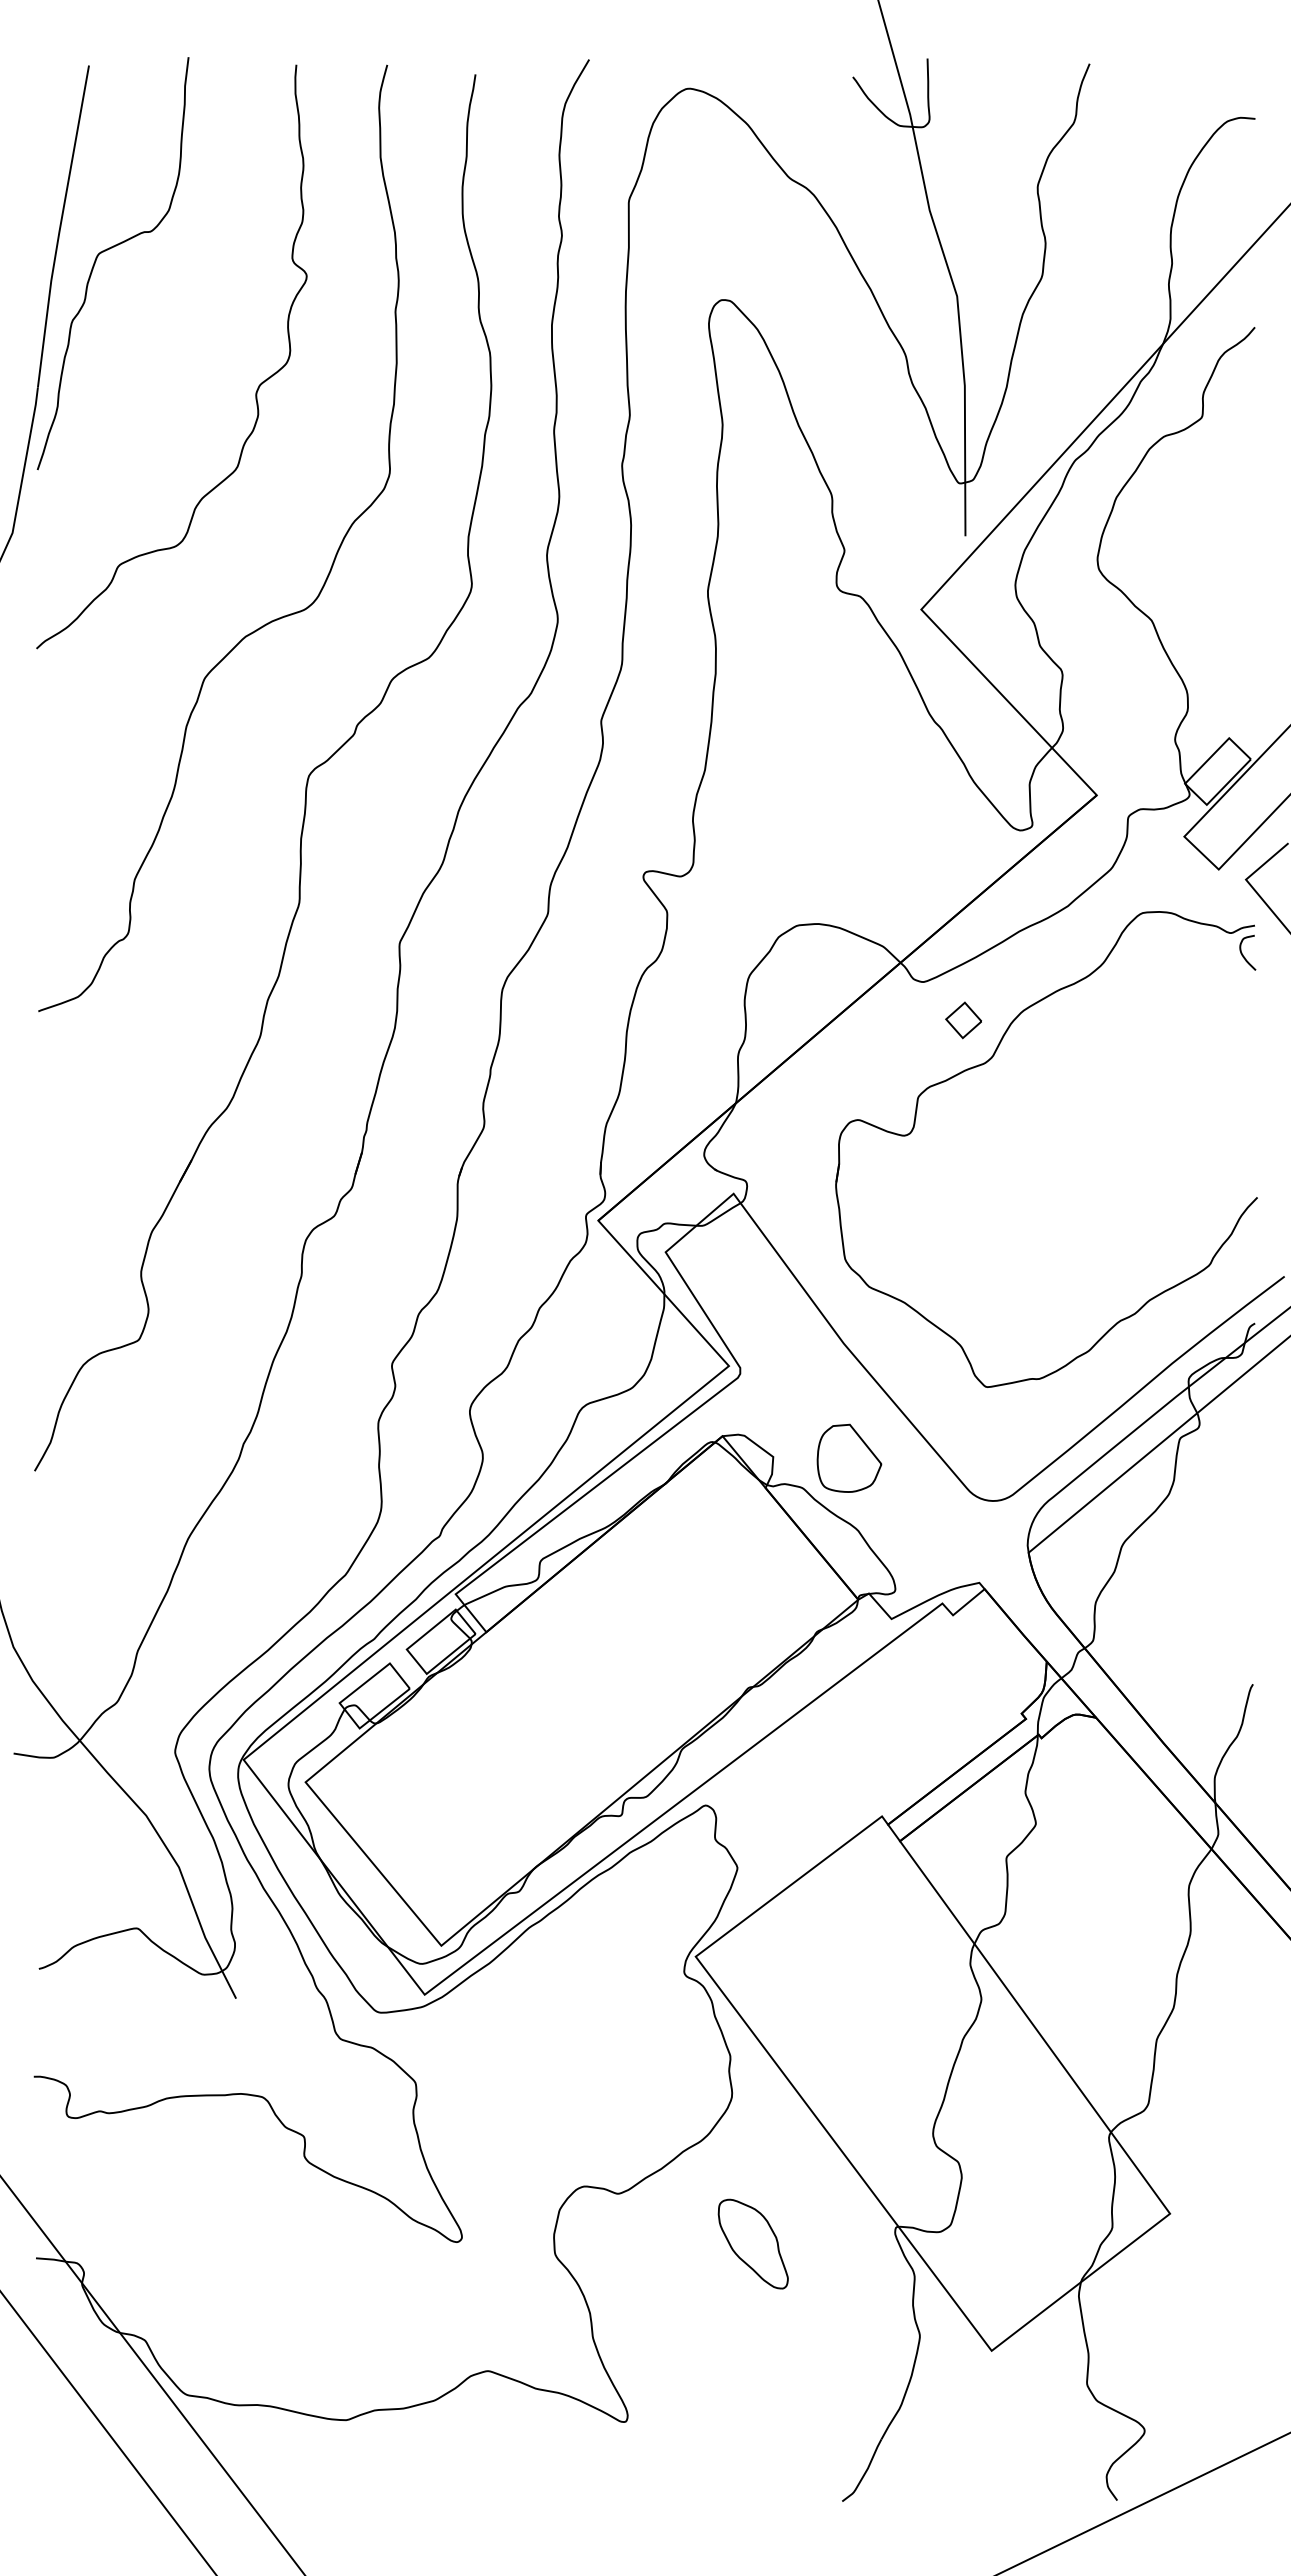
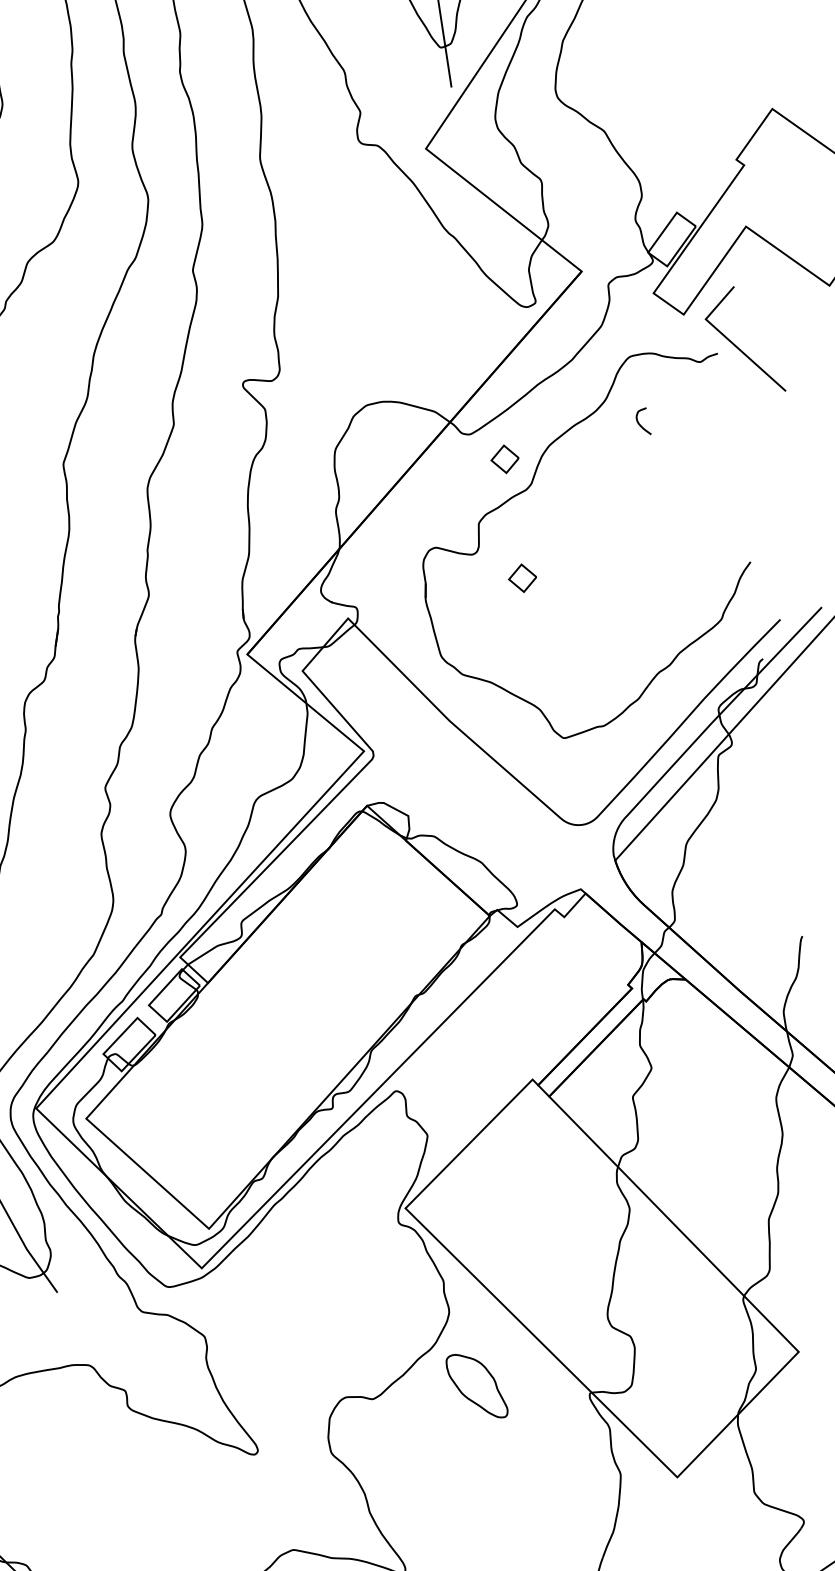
curve: (1243, 954) -> (640, 423), moved
part: (963, 1175) -> (522, 578), added
part: (849, 1457) -> (466, 807), removed
part: (752, 2243) -> (476, 1386), moved

